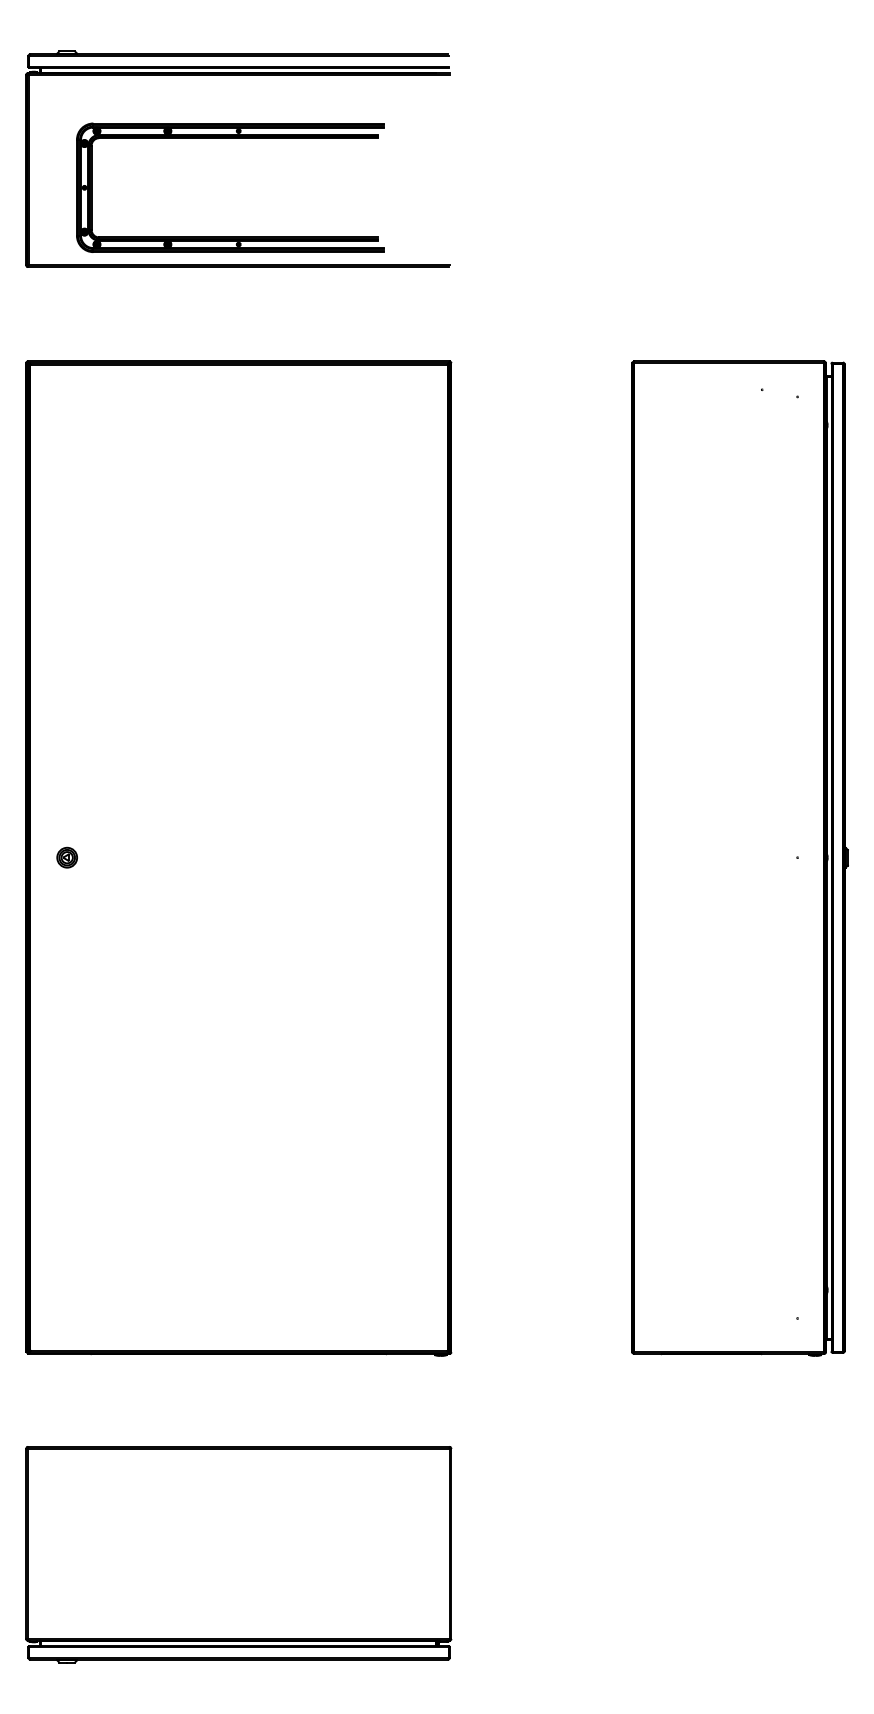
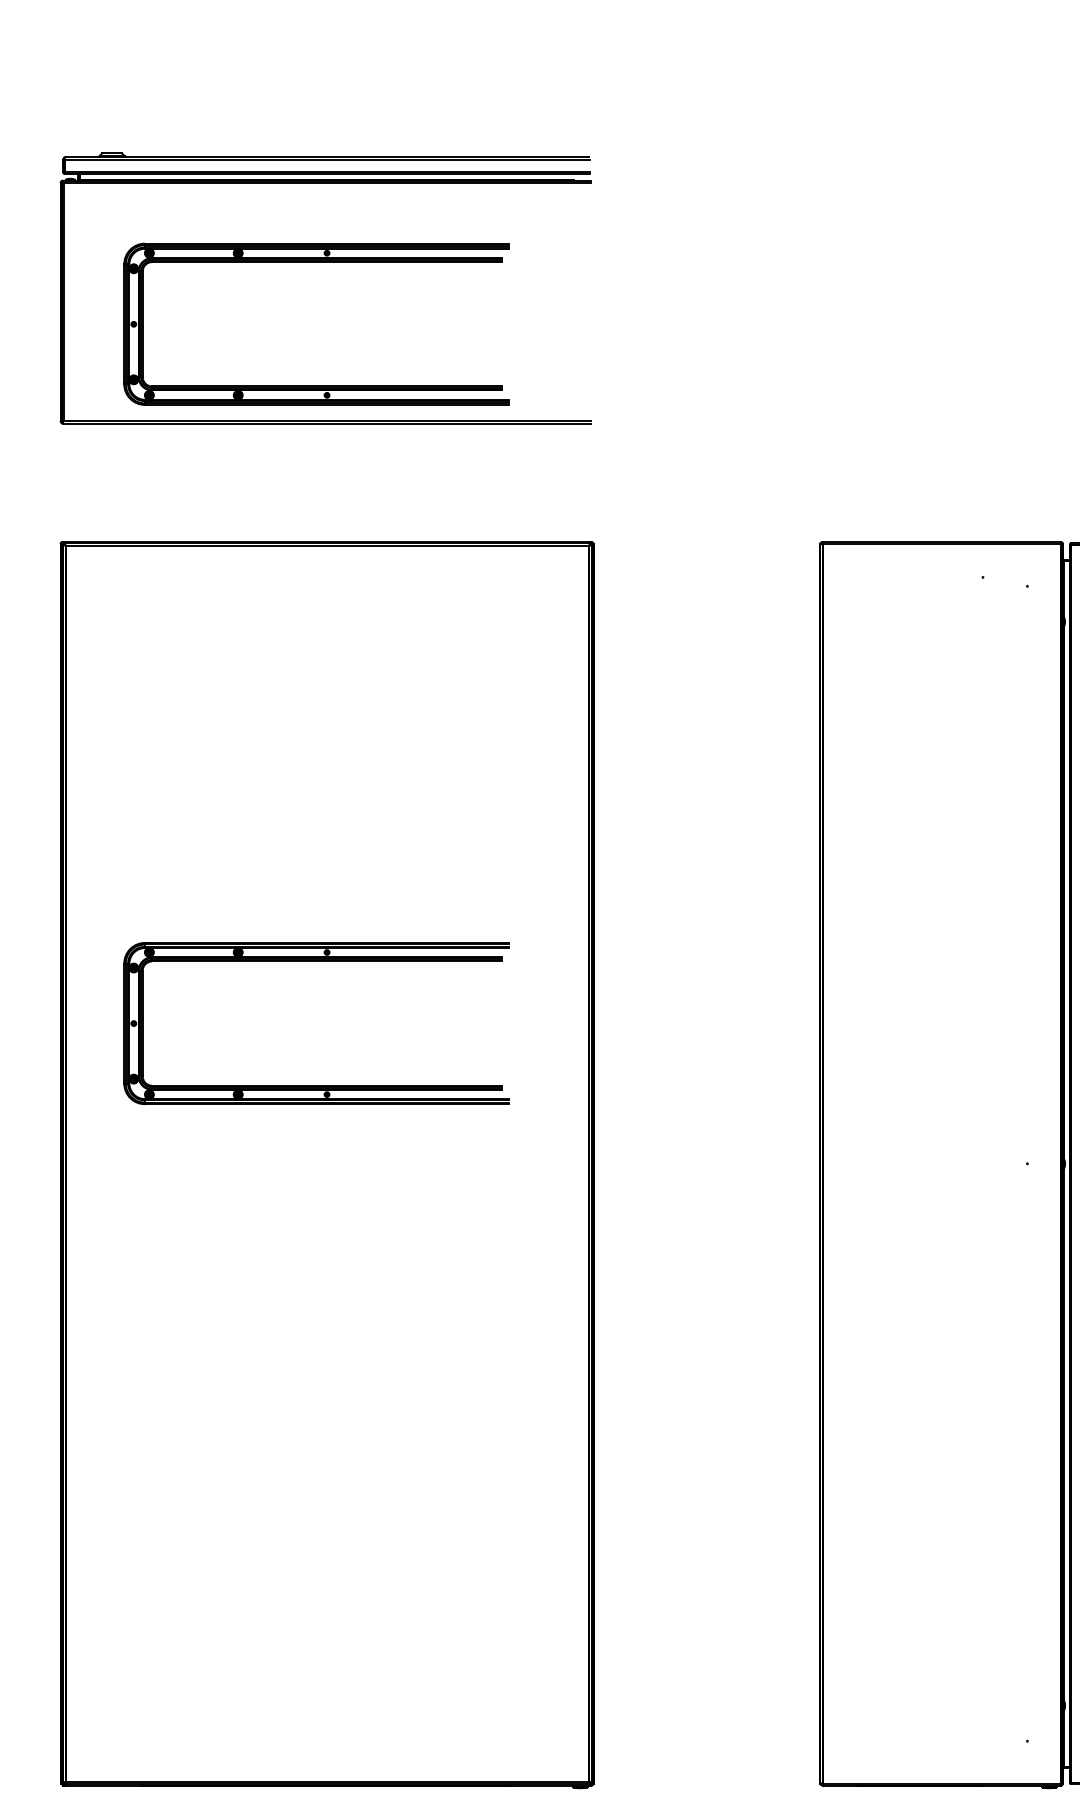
part: (230, 696) -> (316, 961), added
part: (66, 857) -> (111, 1163), removed

